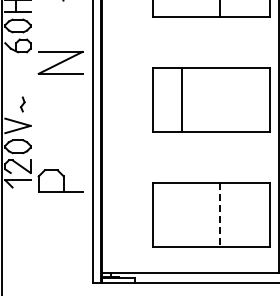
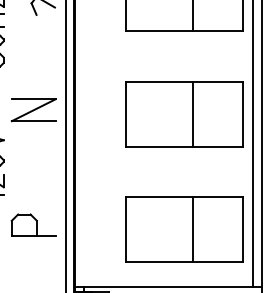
part: (60, 62) -> (33, 109), moved
line: (181, 99) -> (192, 113), moved
part: (60, 180) -> (33, 224), moved
line: (219, 215) -> (192, 229), dashed -> solid

